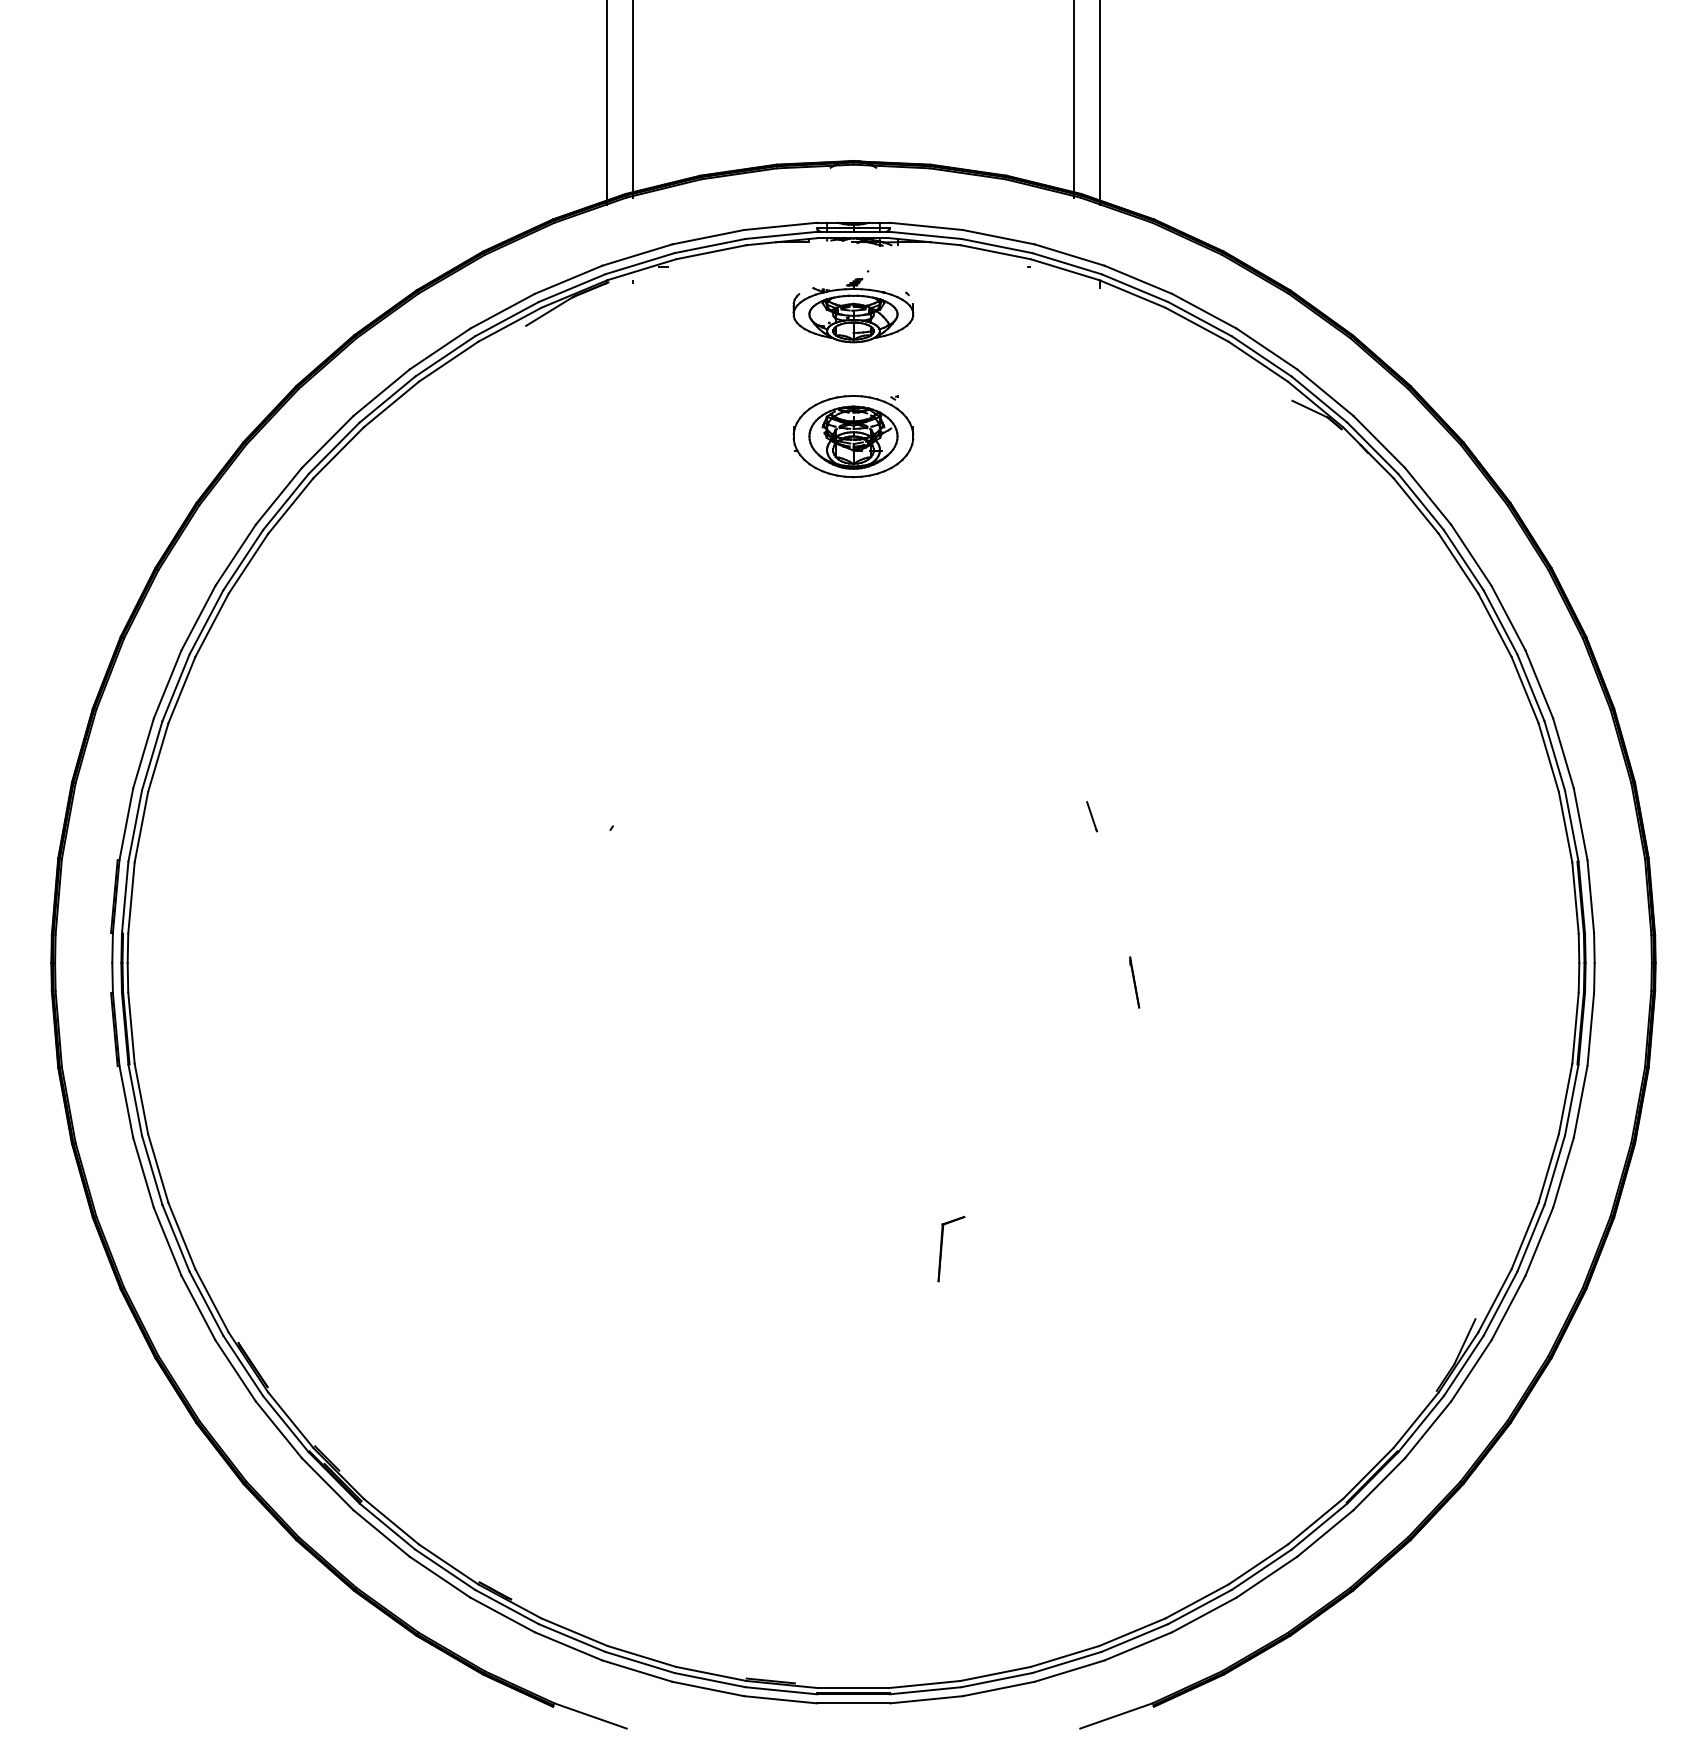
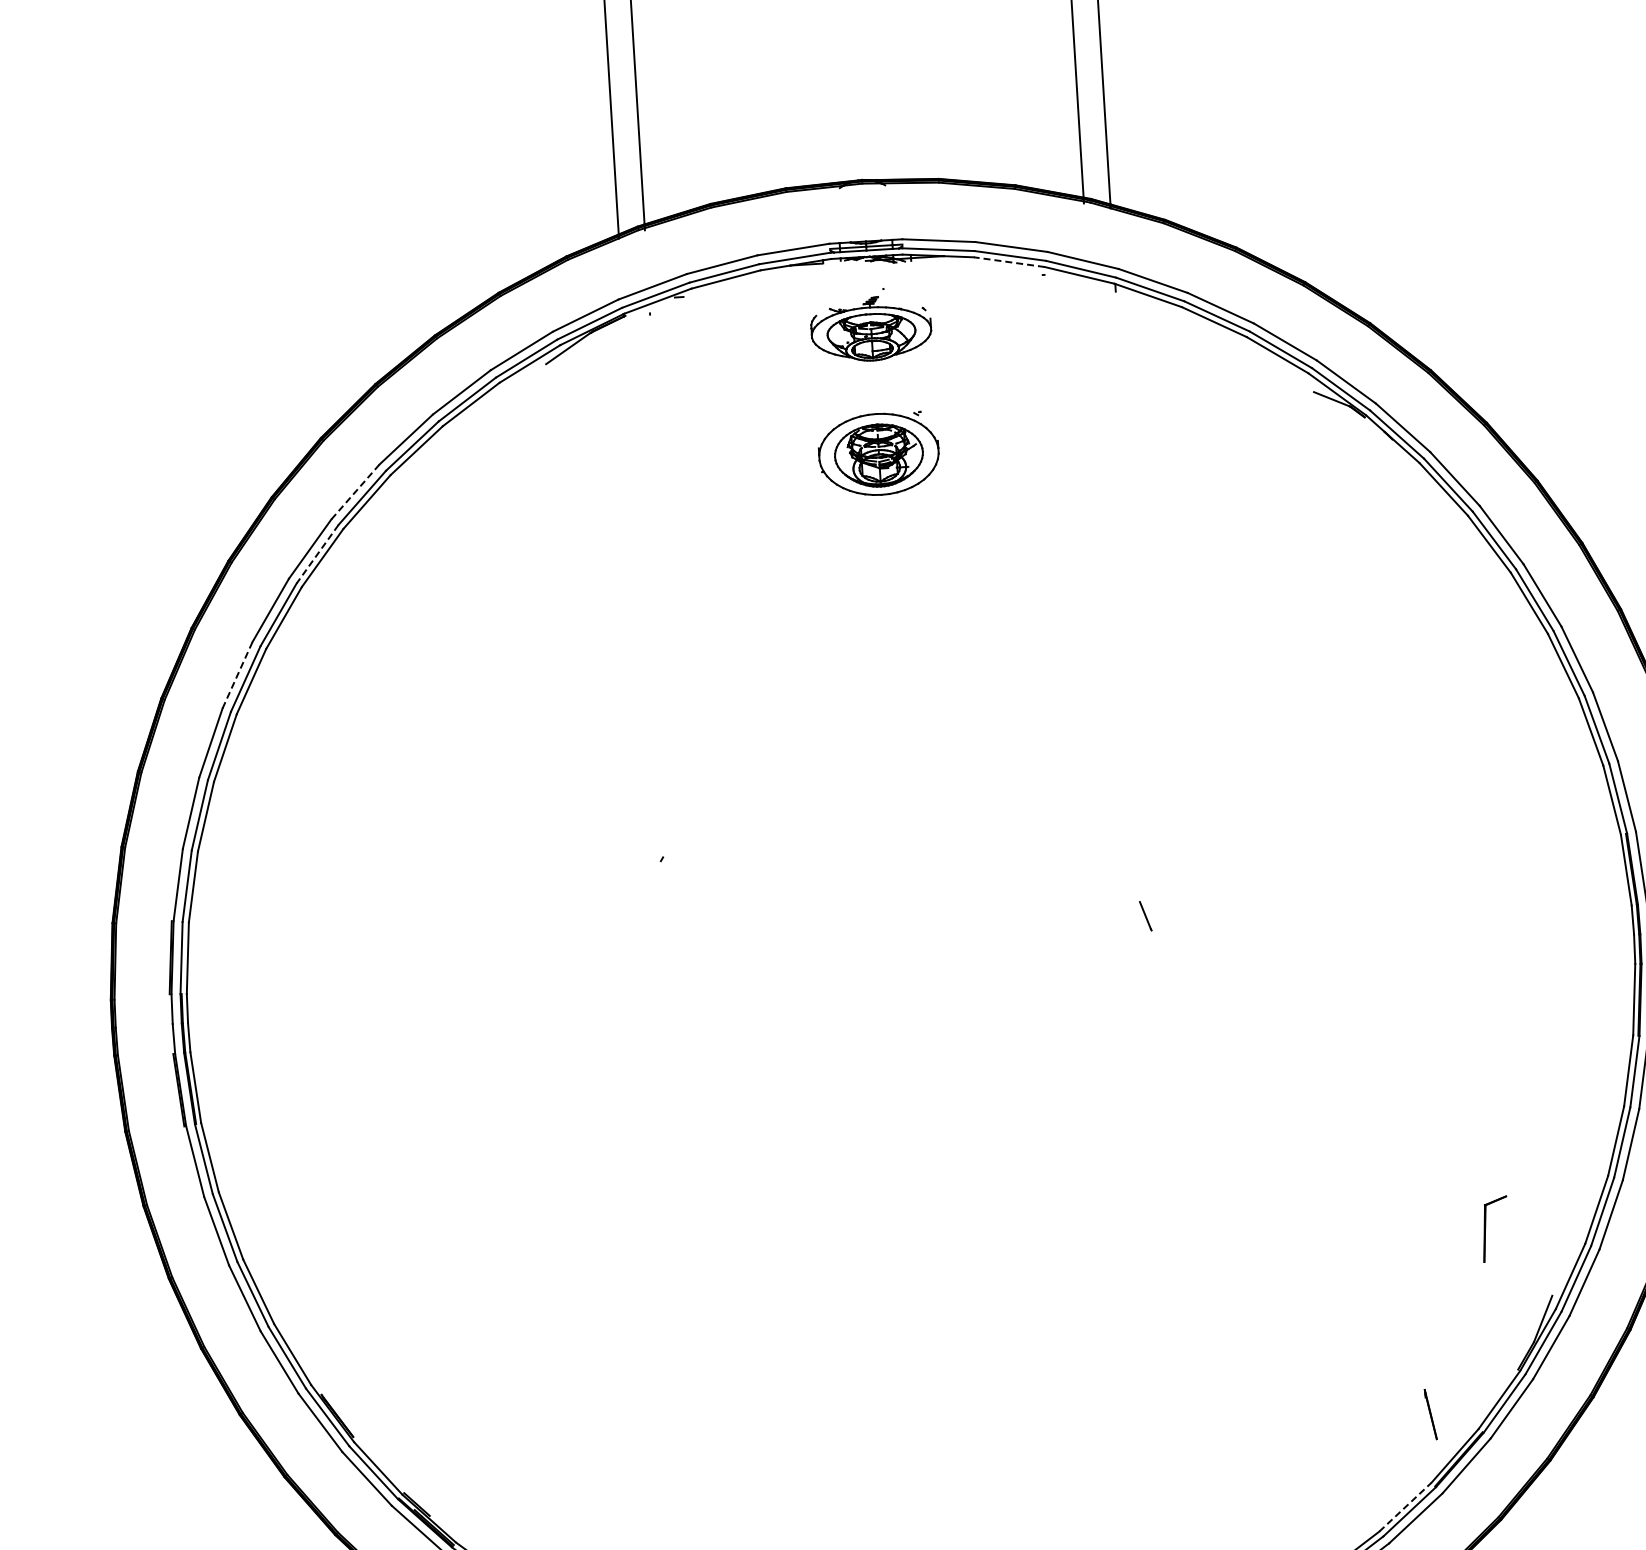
line: (995, 252) -> (1009, 262), solid -> dashed
line: (327, 441) -> (355, 491), solid -> dashed
line: (285, 502) -> (317, 554), solid -> dashed
line: (198, 618) -> (237, 675), solid -> dashed
line: (1092, 816) -> (1146, 915), moved
line: (1134, 982) -> (1430, 1414), moved
part: (942, 1248) -> (1486, 1229), moved
line: (1315, 1521) -> (1405, 1507), solid -> dashed

